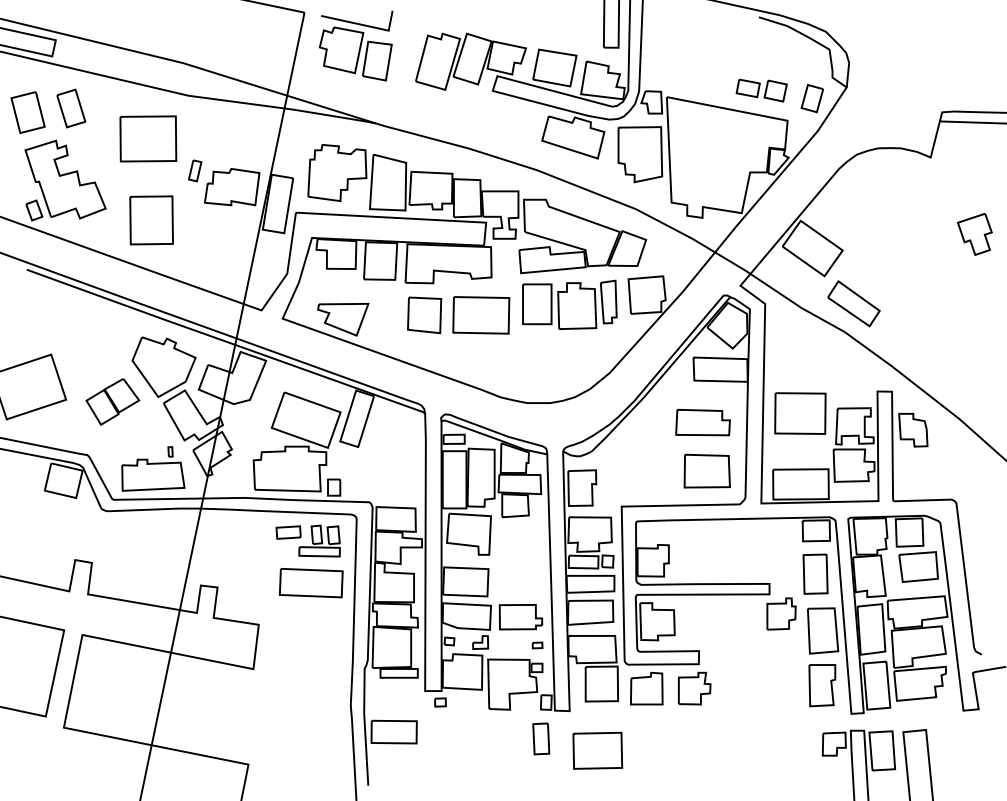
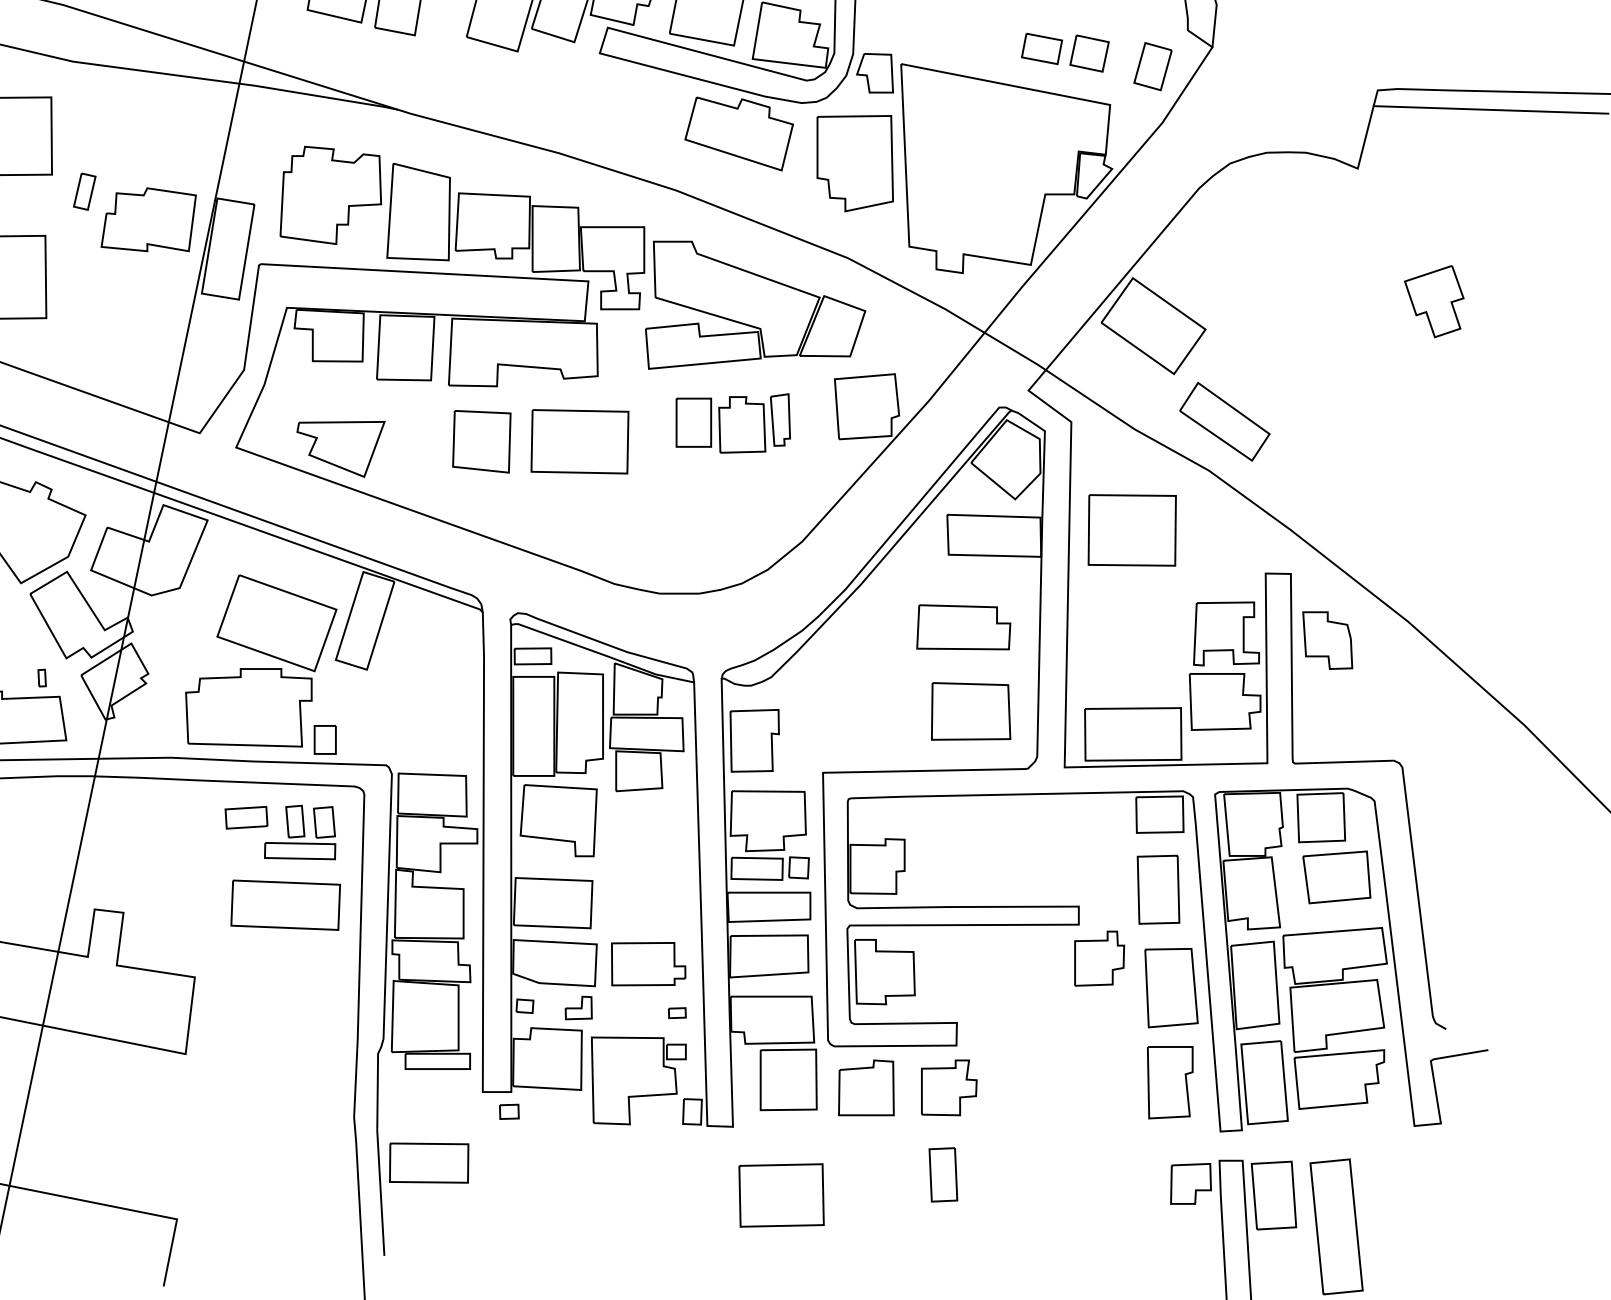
part: (569, 304) -> (732, 422), size x0.7
part: (800, 413) -> (1132, 530), moved
part: (541, 738) -> (943, 1174), moved

